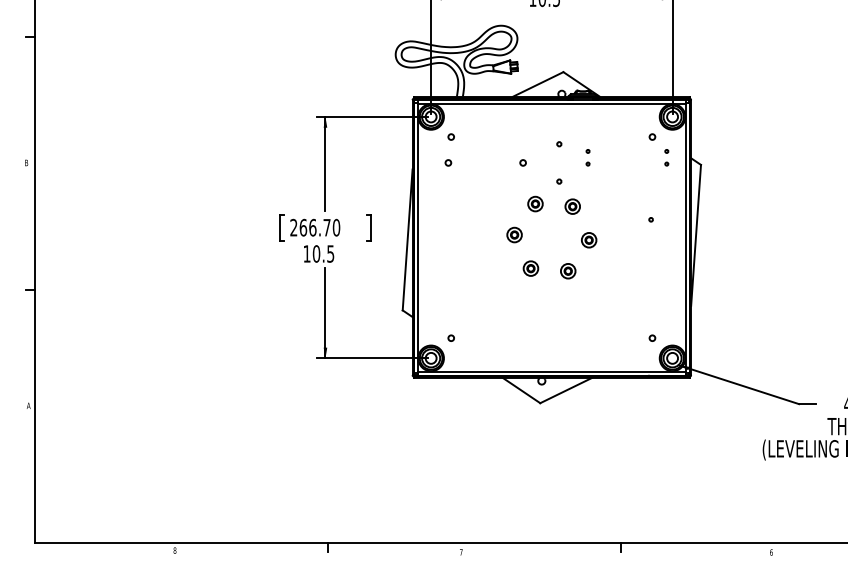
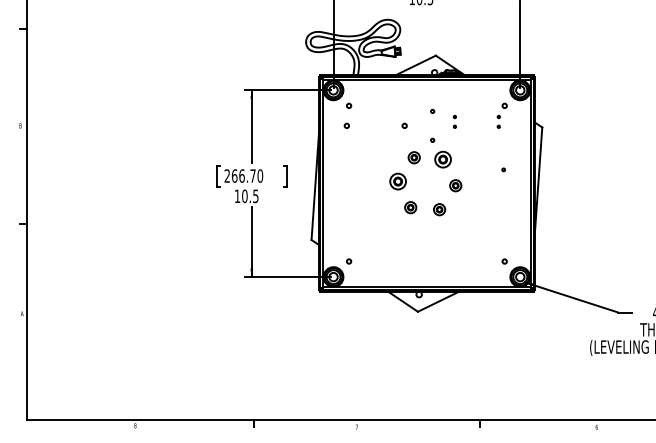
part: (666, 157) -> (498, 121), moved
part: (572, 206) -> (442, 159), size x1.4
part: (513, 234) -> (397, 181), size x1.4

